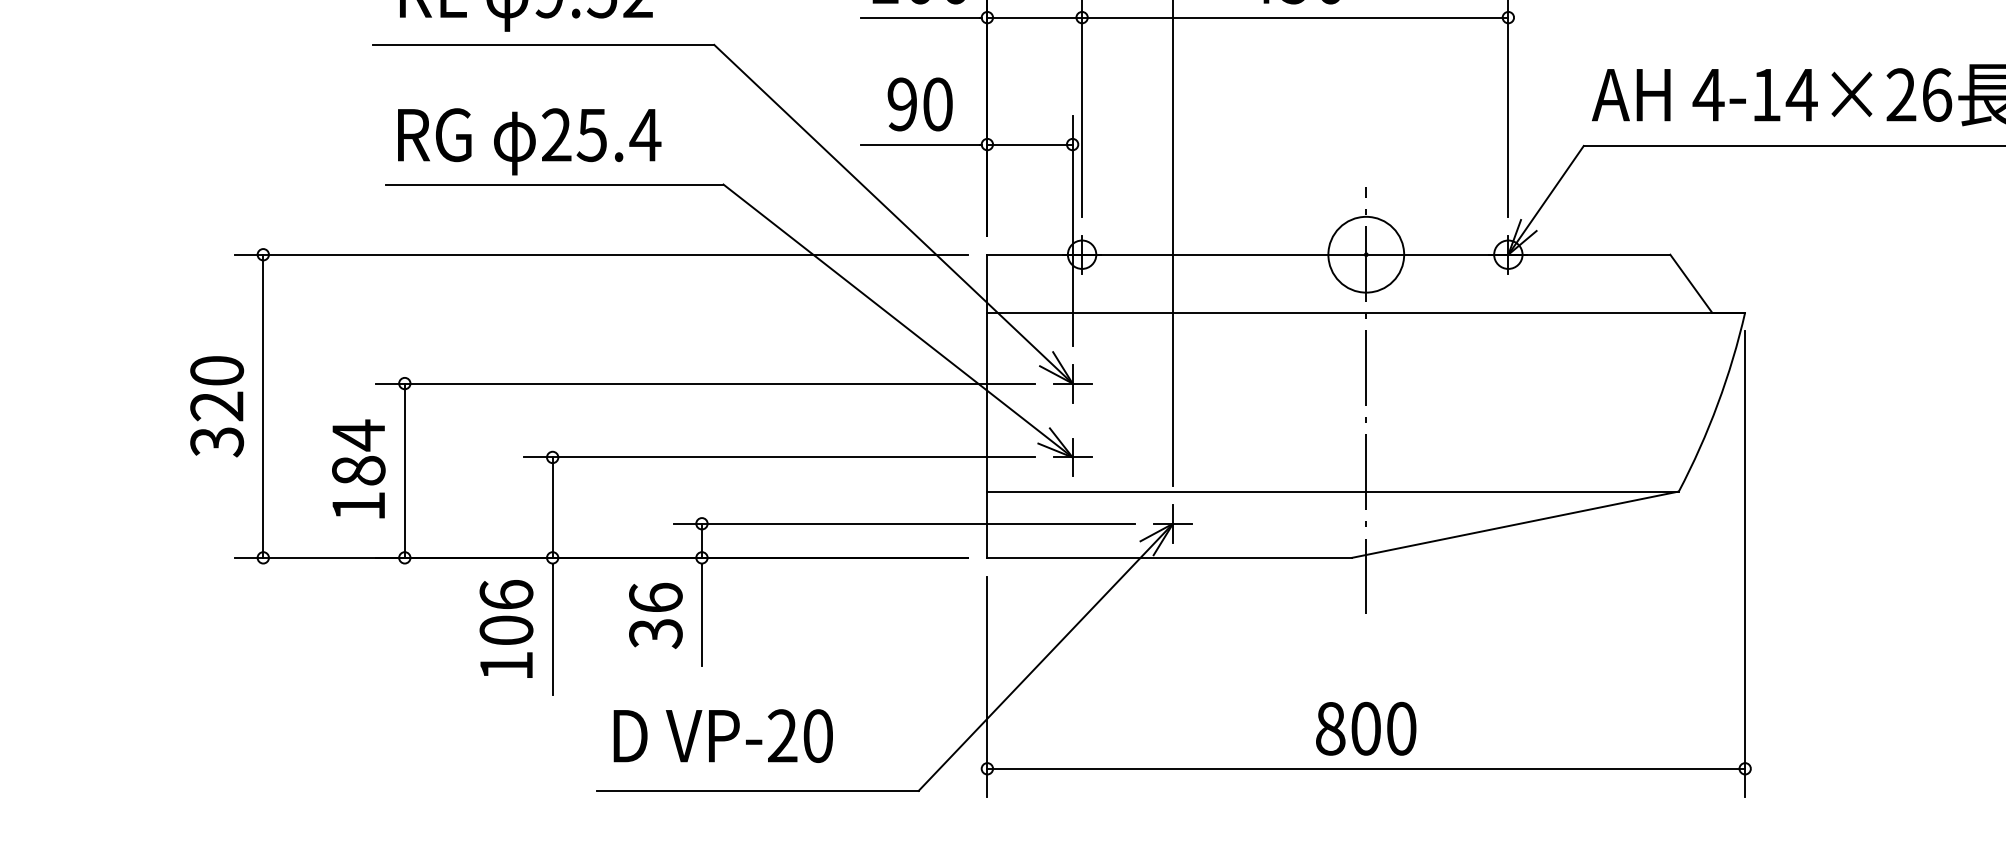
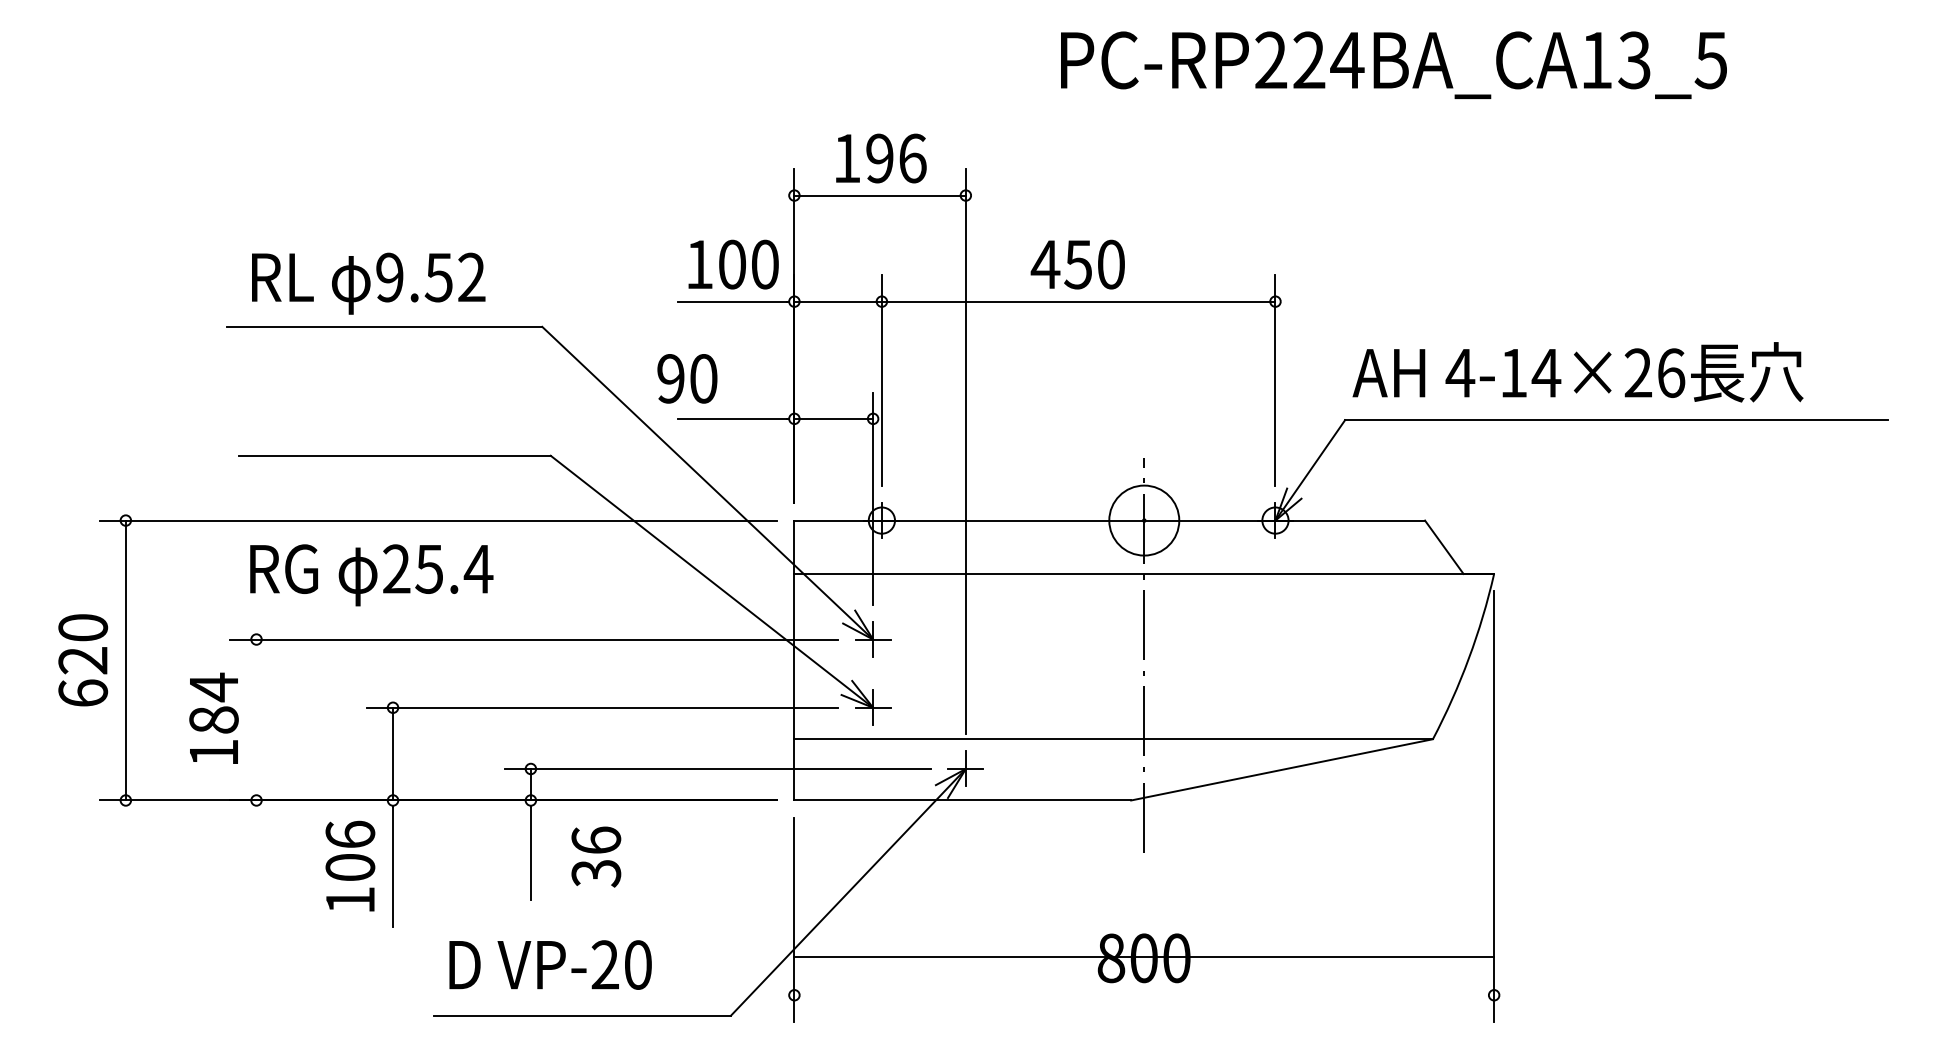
text: (920, 104) -> (687, 378), moved
text: (529, 142) -> (371, 575), moved
text: (217, 441) -> (83, 693), 320 -> 620
line: (404, 470) -> (256, 719), removed
text: (656, 615) -> (596, 856), moved
line: (1366, 769) -> (1144, 957), moved

